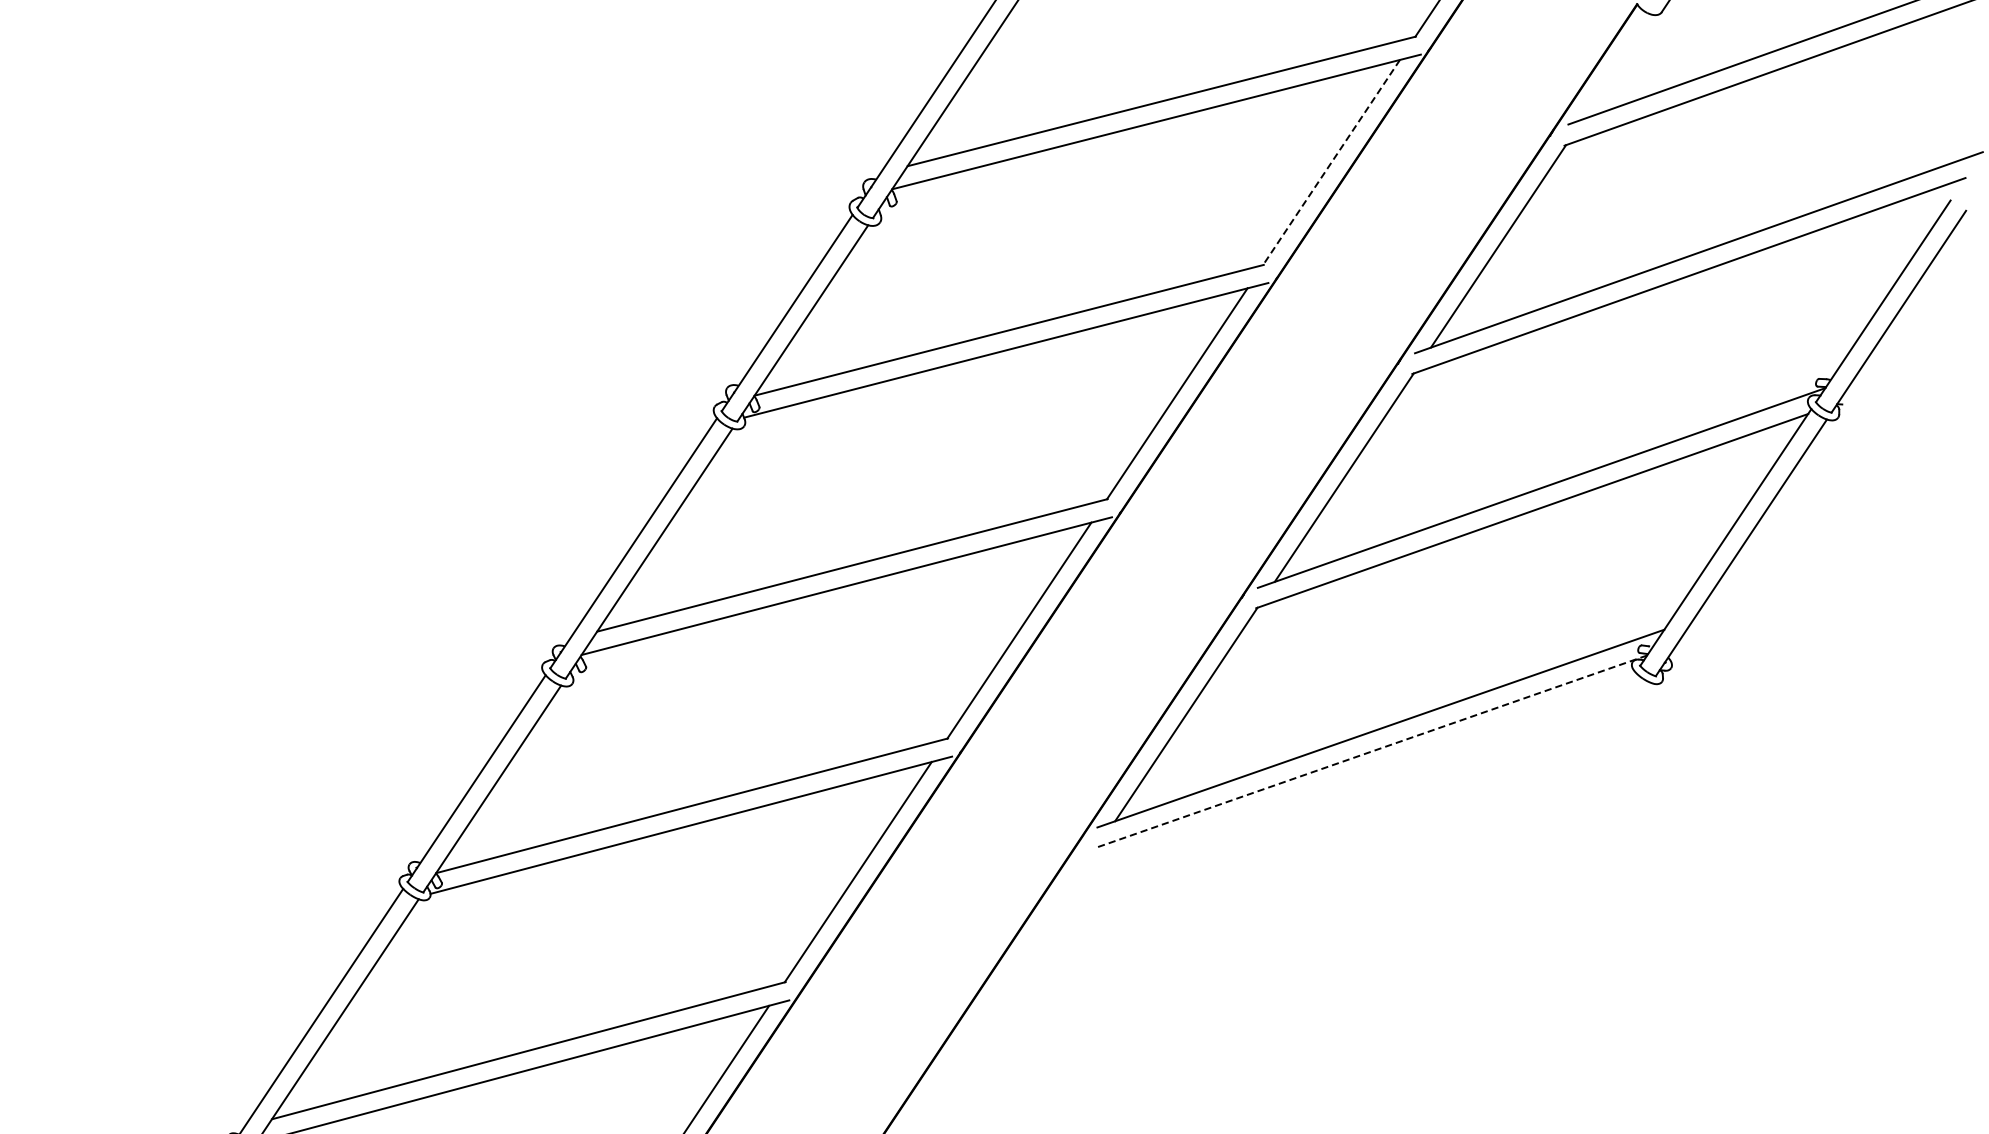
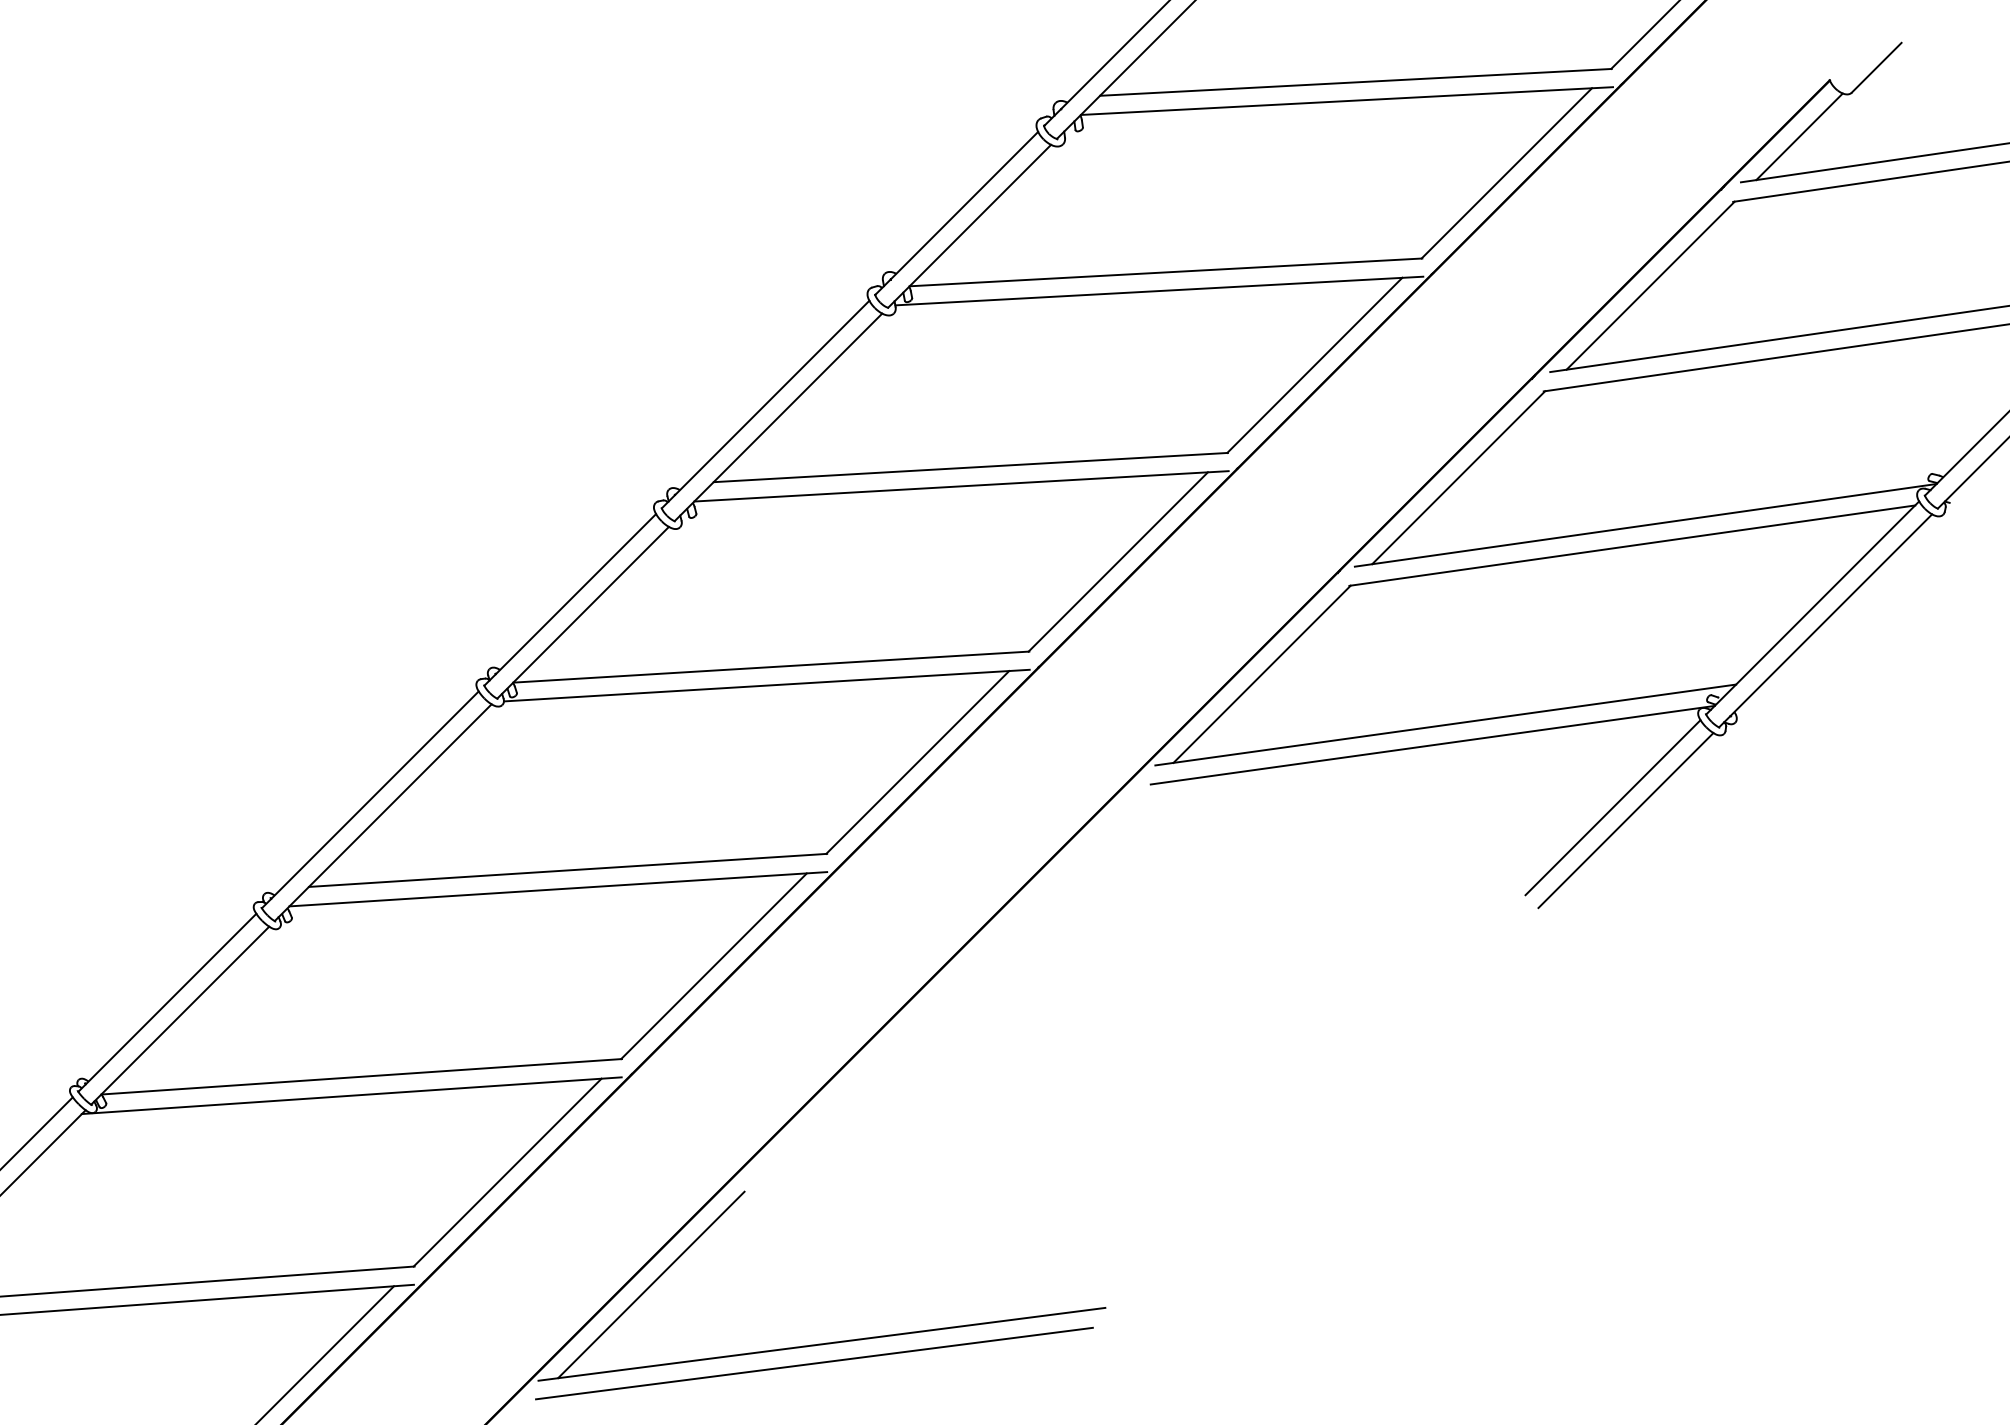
line: (1618, 66) -> (1799, 136), added
line: (1331, 162) -> (1506, 173), dashed -> solid
line: (1371, 751) -> (1432, 745), dashed -> solid
line: (1564, 777) -> (1612, 807), added
line: (1580, 788) -> (1625, 820), added

